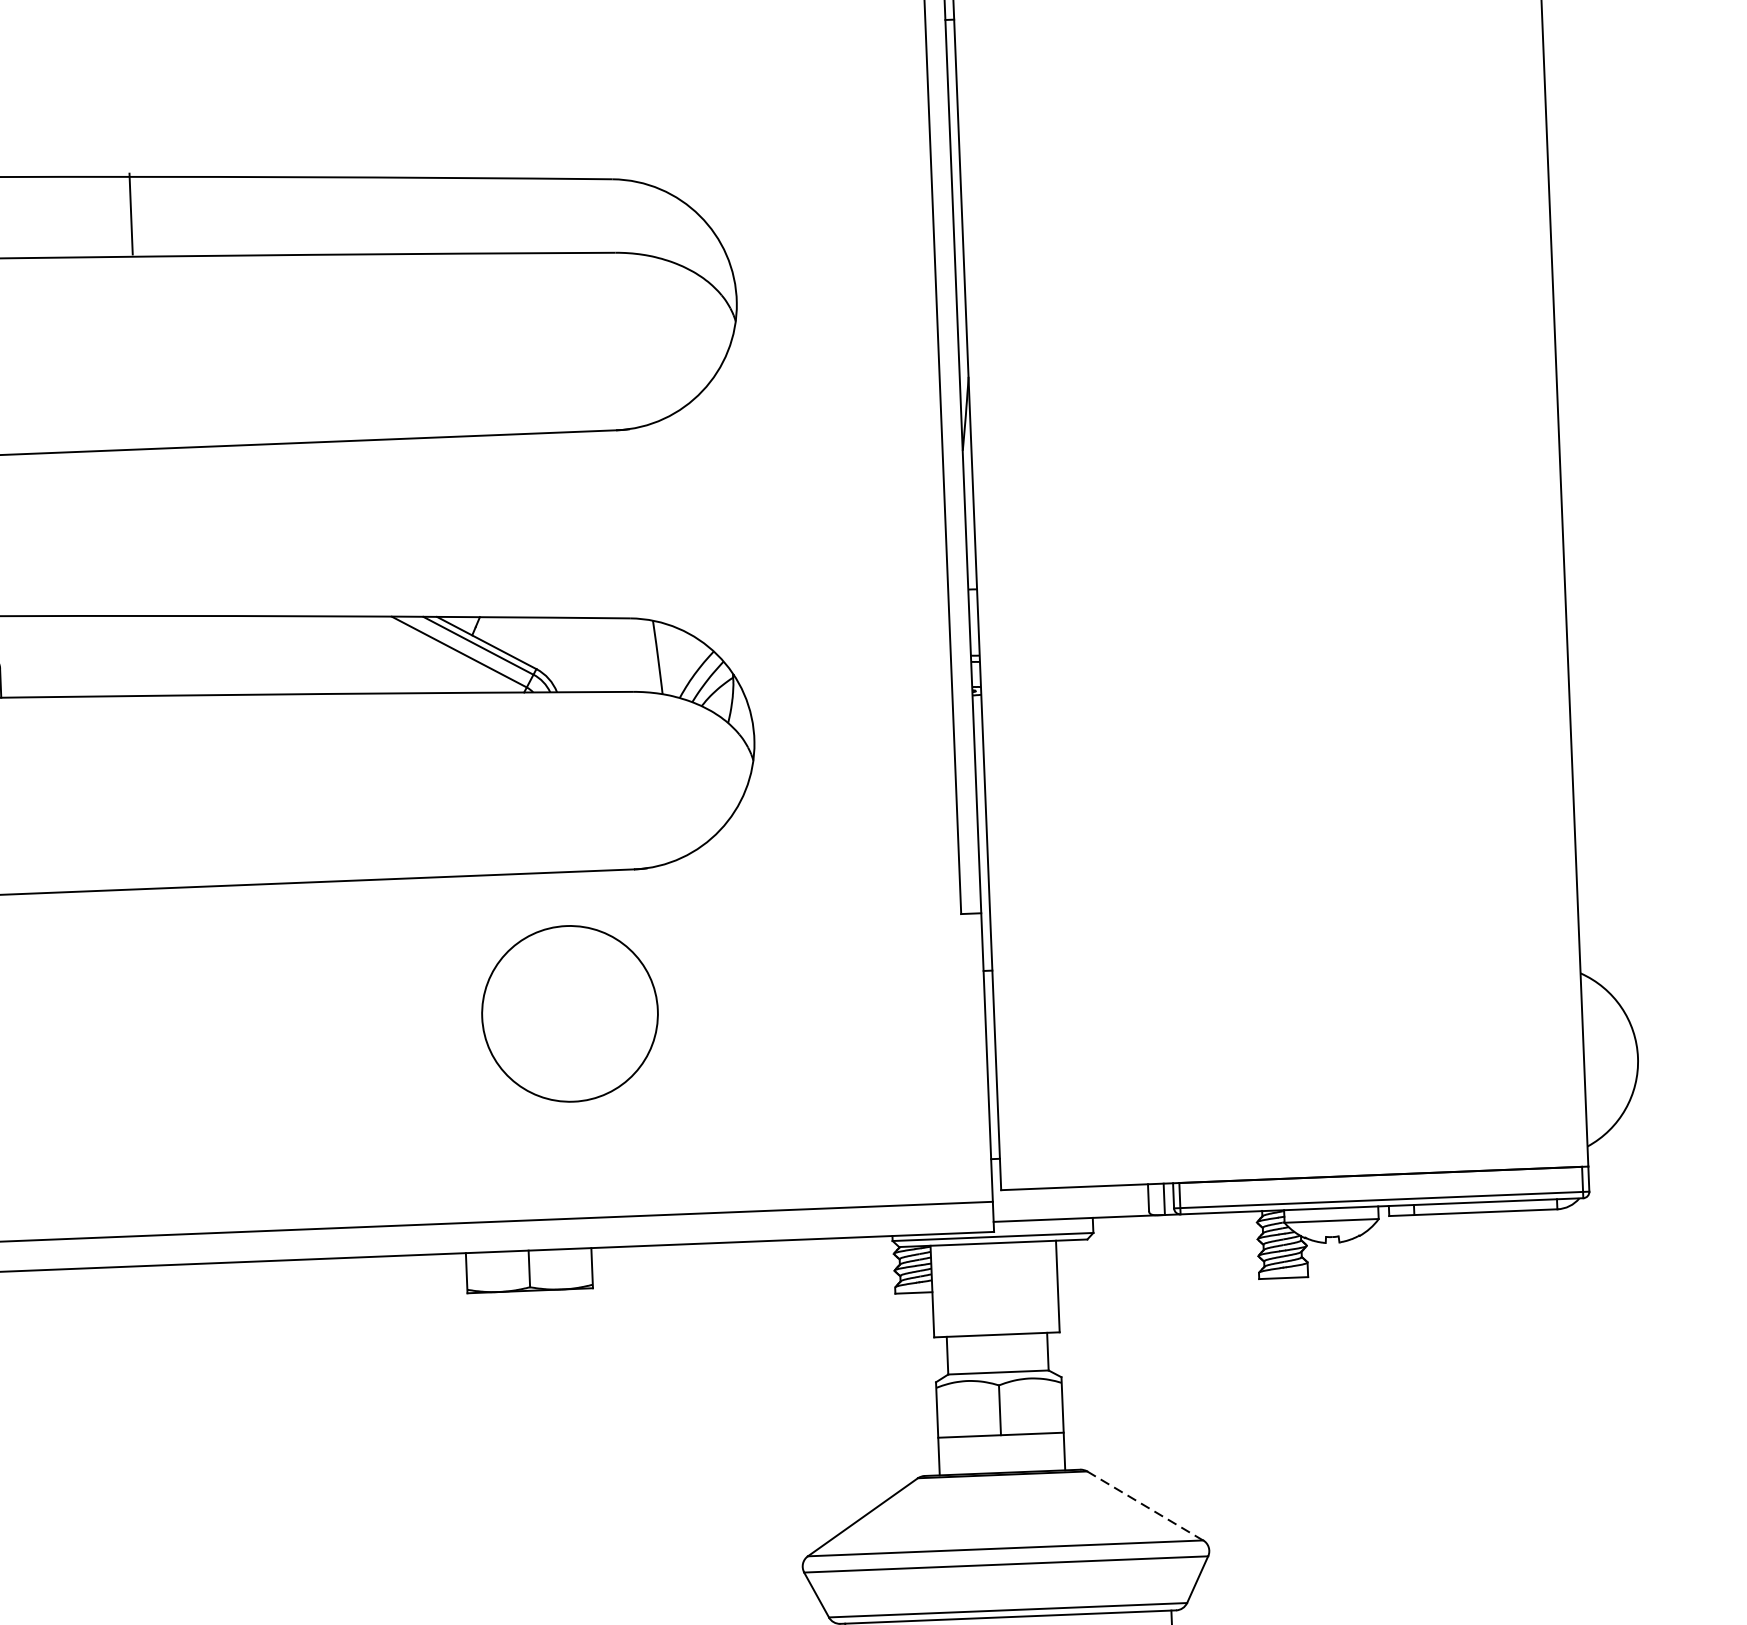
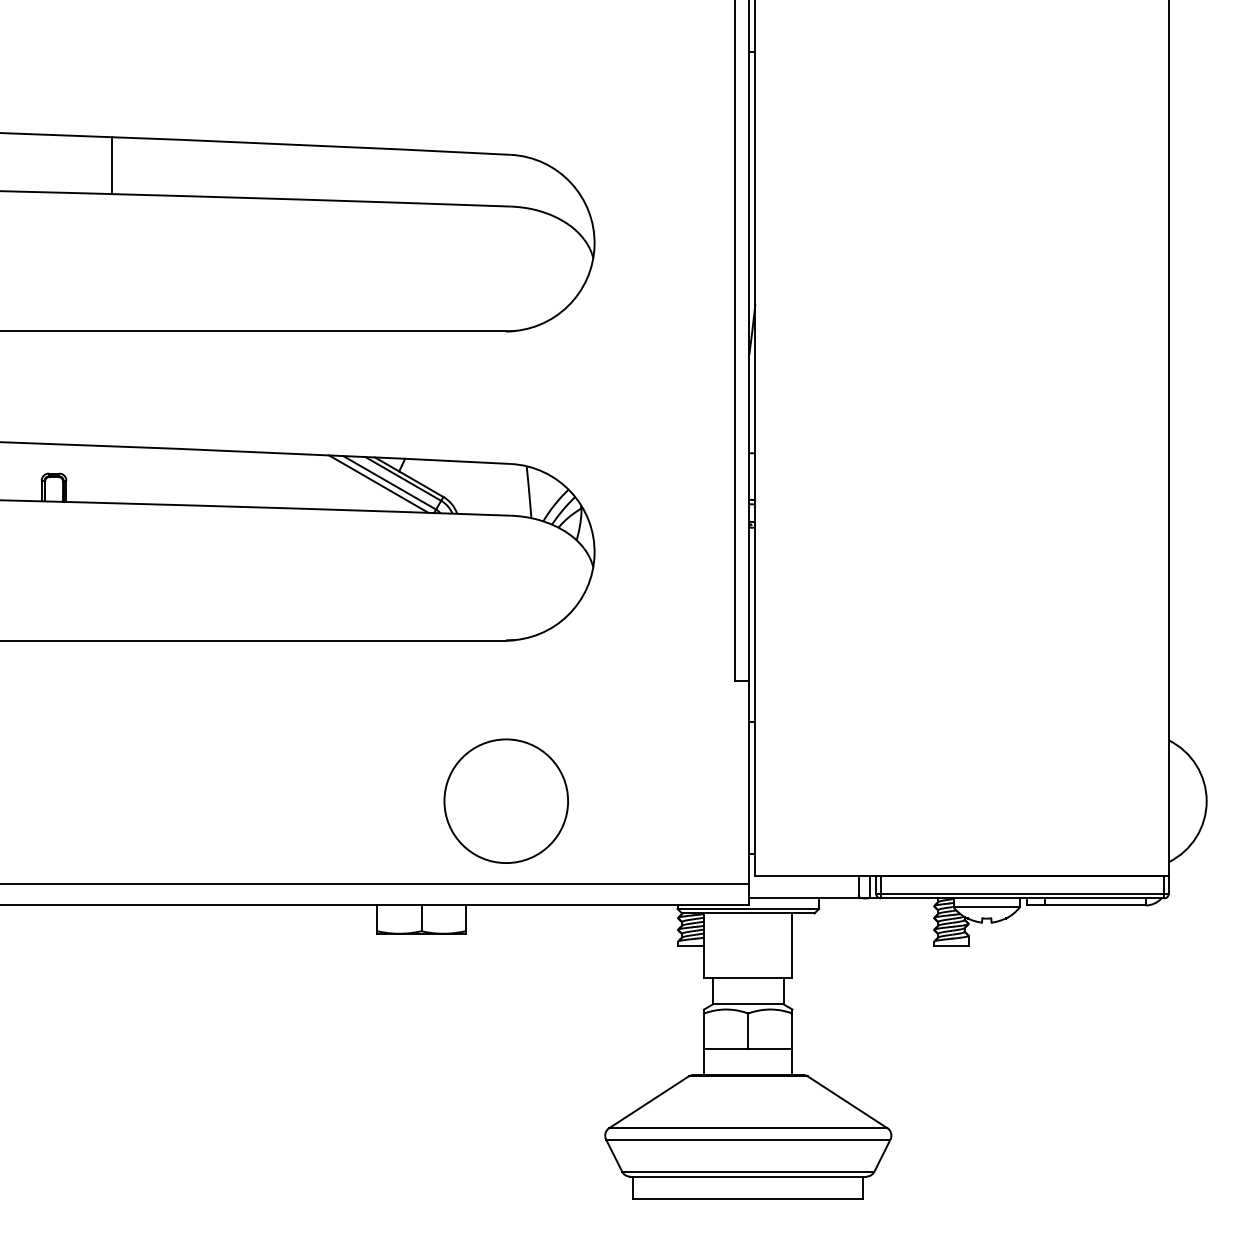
line: (131, 213) -> (112, 165), moved
line: (443, 653) -> (378, 483), added
circle: (568, 1012) -> (505, 800), moved
line: (1146, 1506) -> (848, 1102), dashed -> solid

